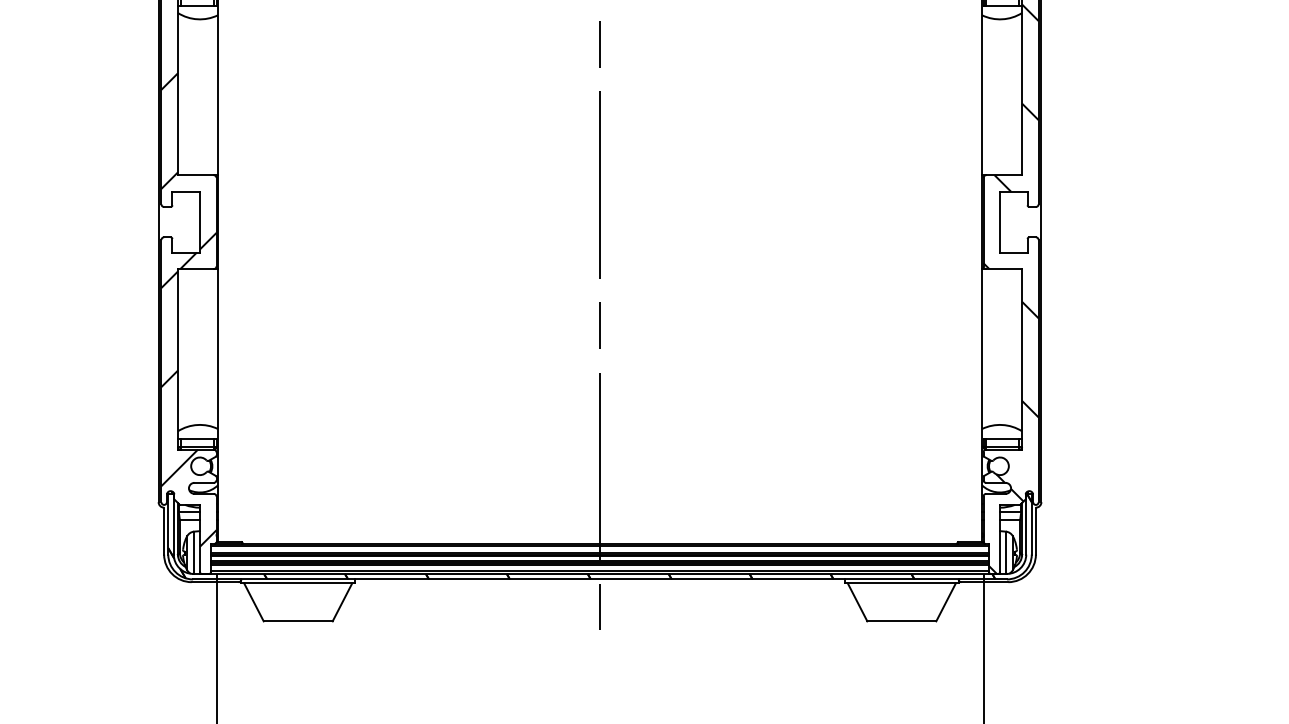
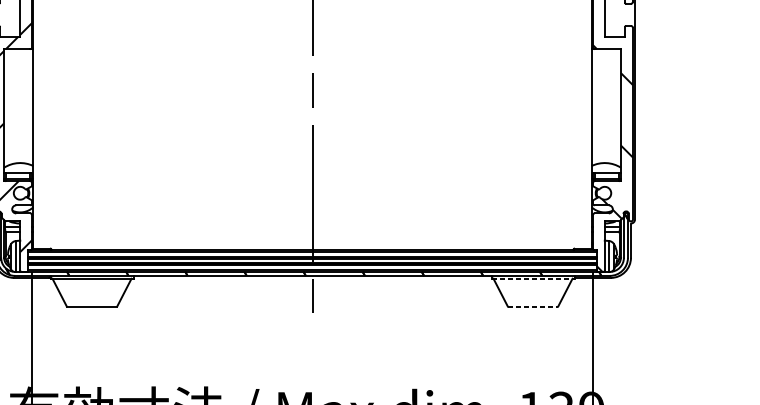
line: (901, 583) -> (532, 278), solid -> dashed
line: (902, 621) -> (533, 306), solid -> dashed

